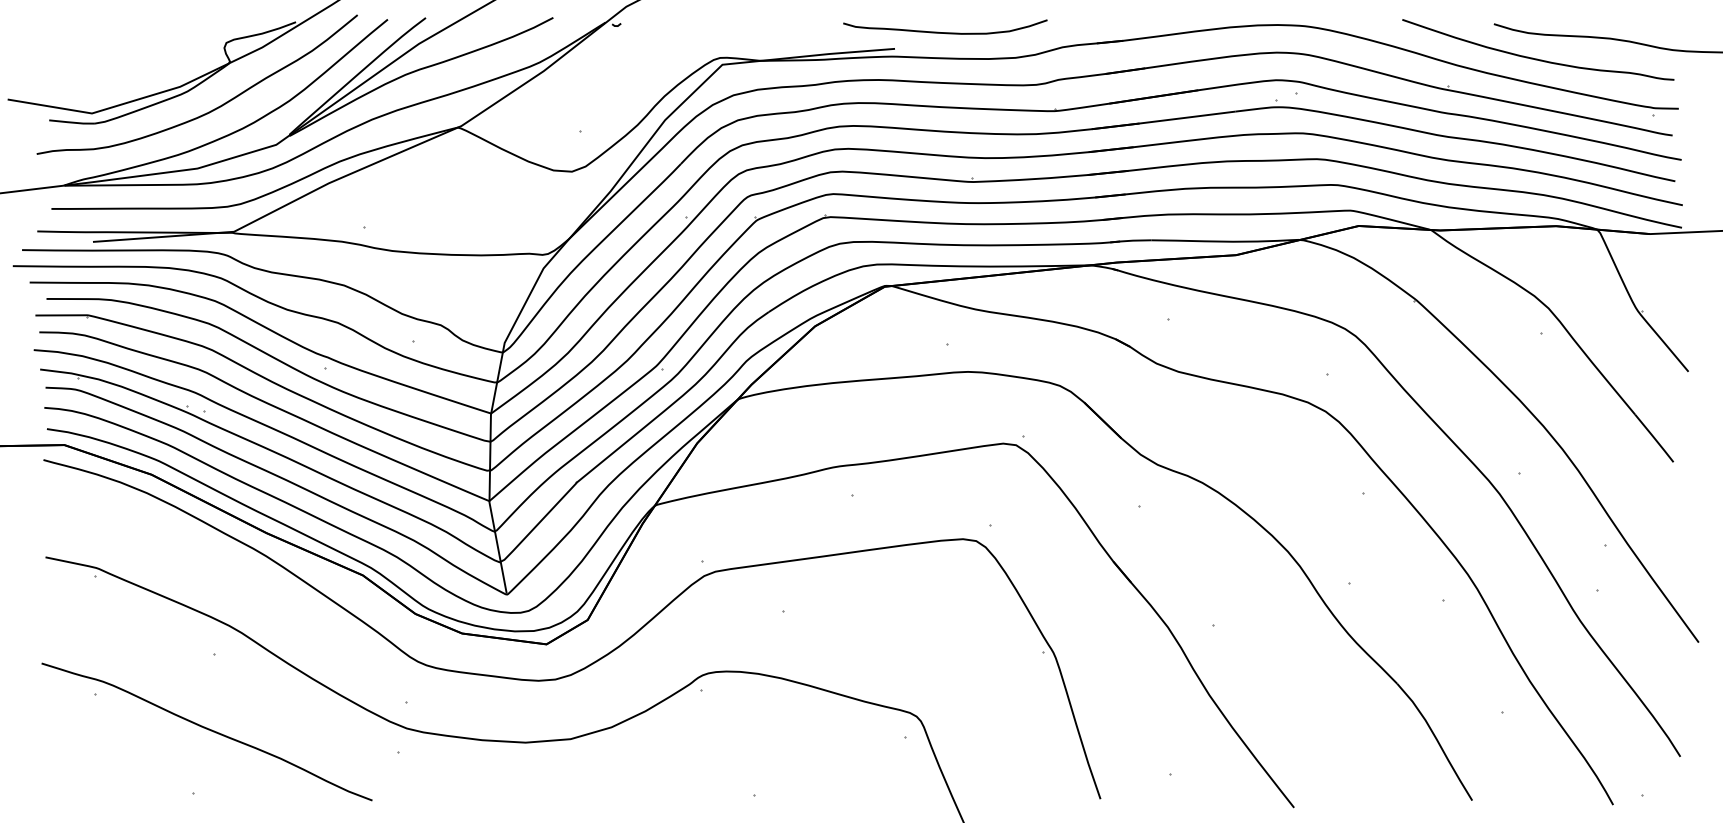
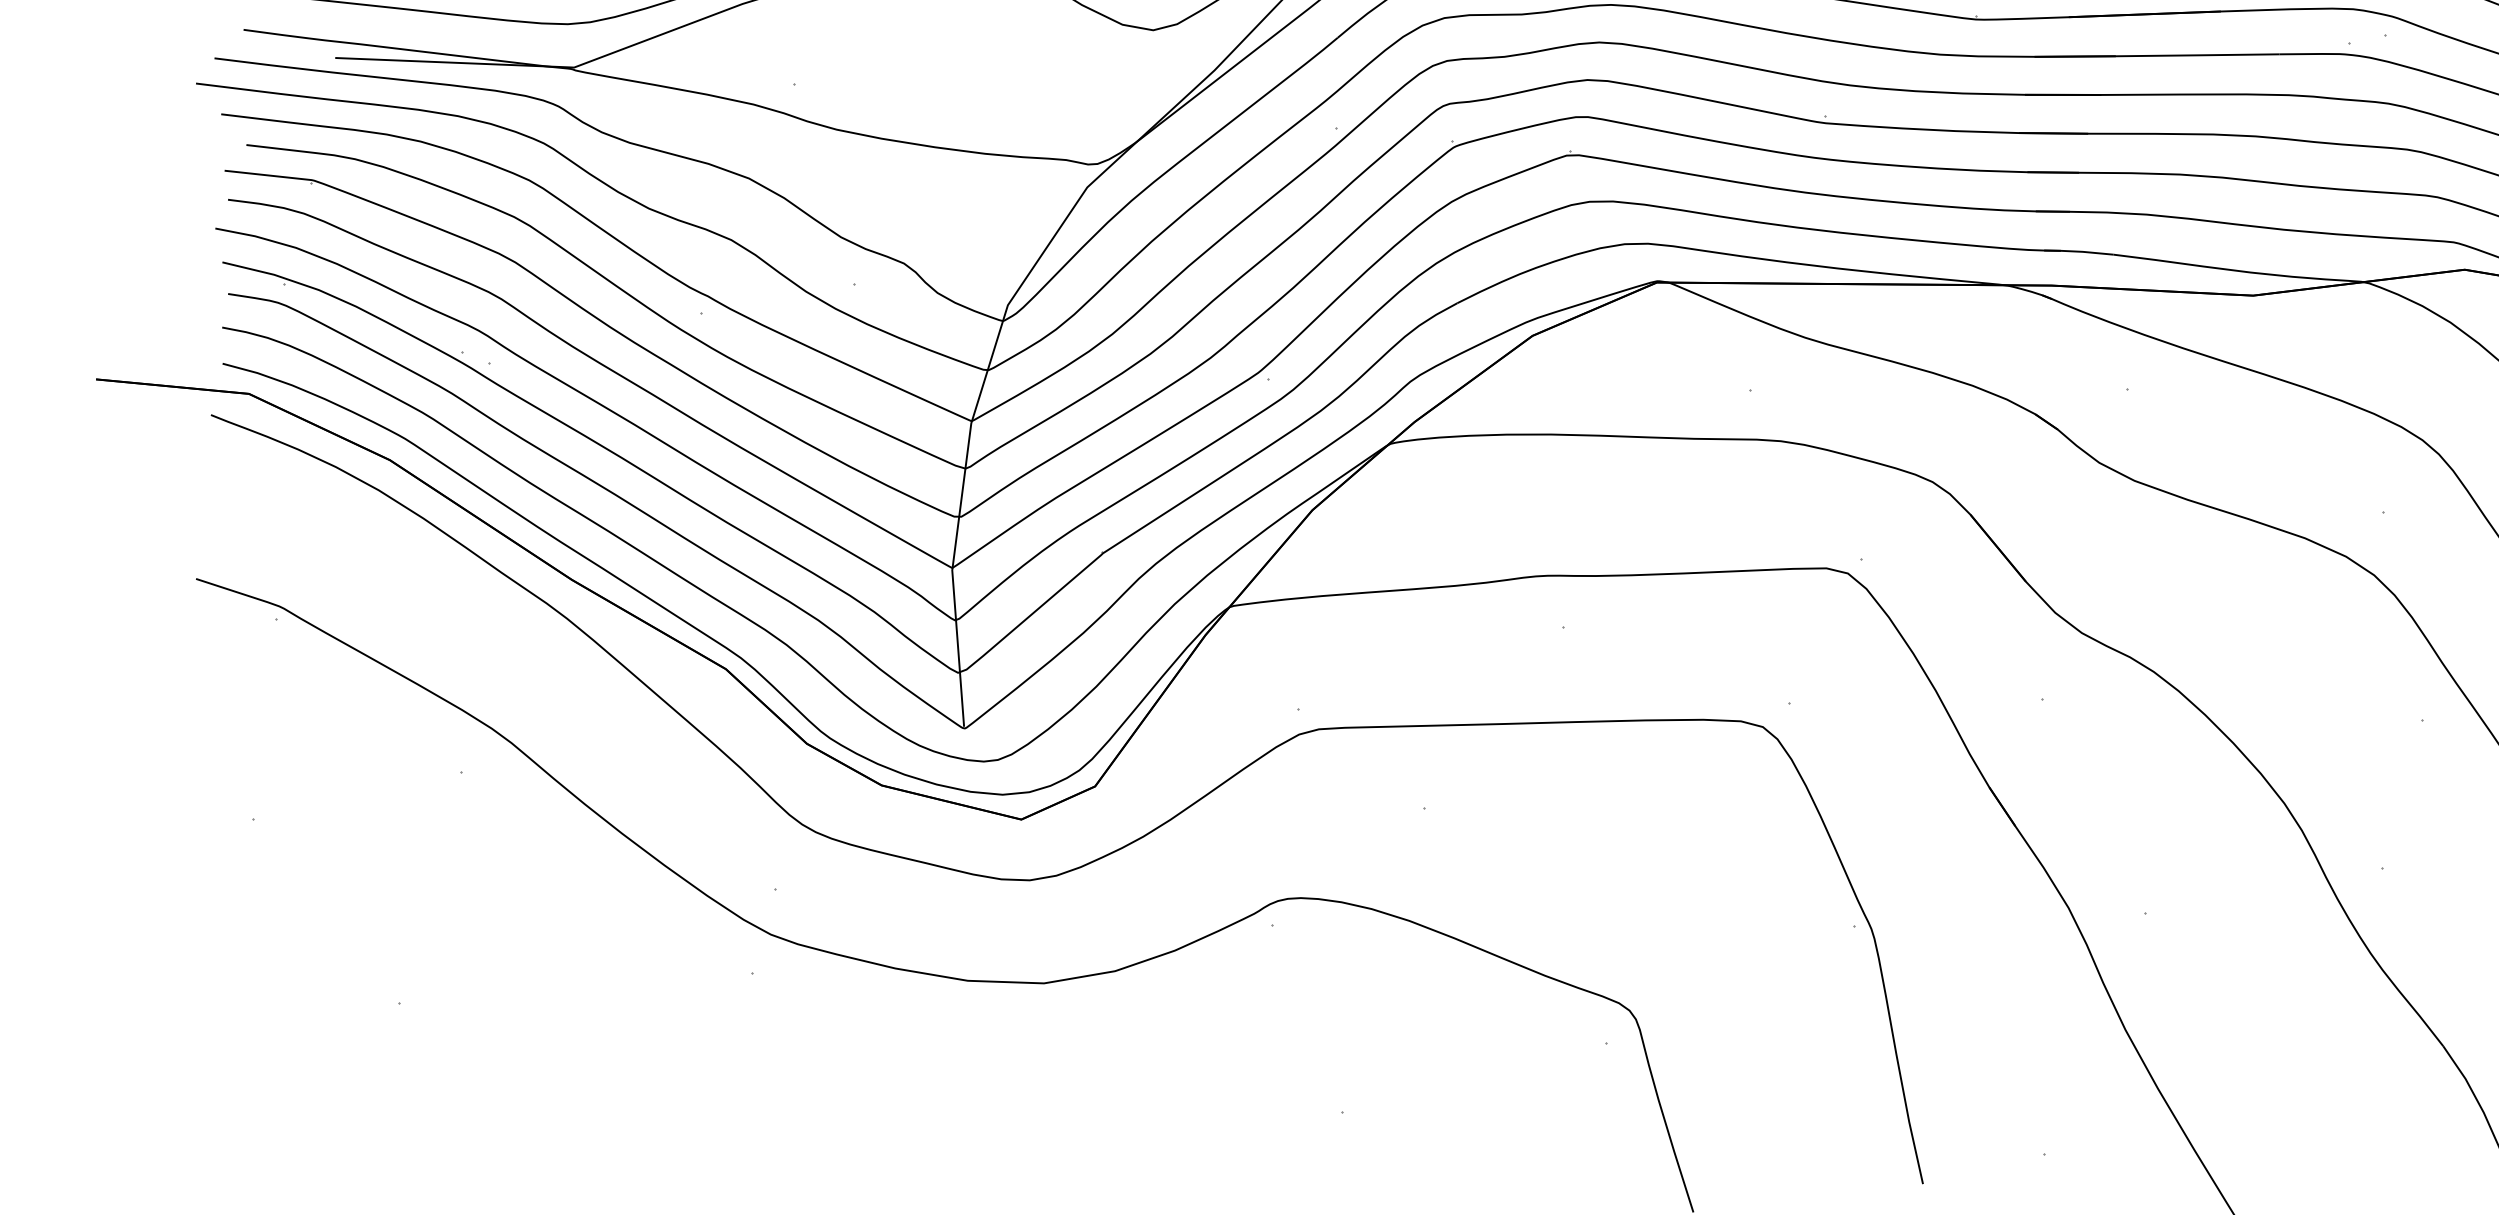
curve: (206, 729) -> (434, 898), removed

